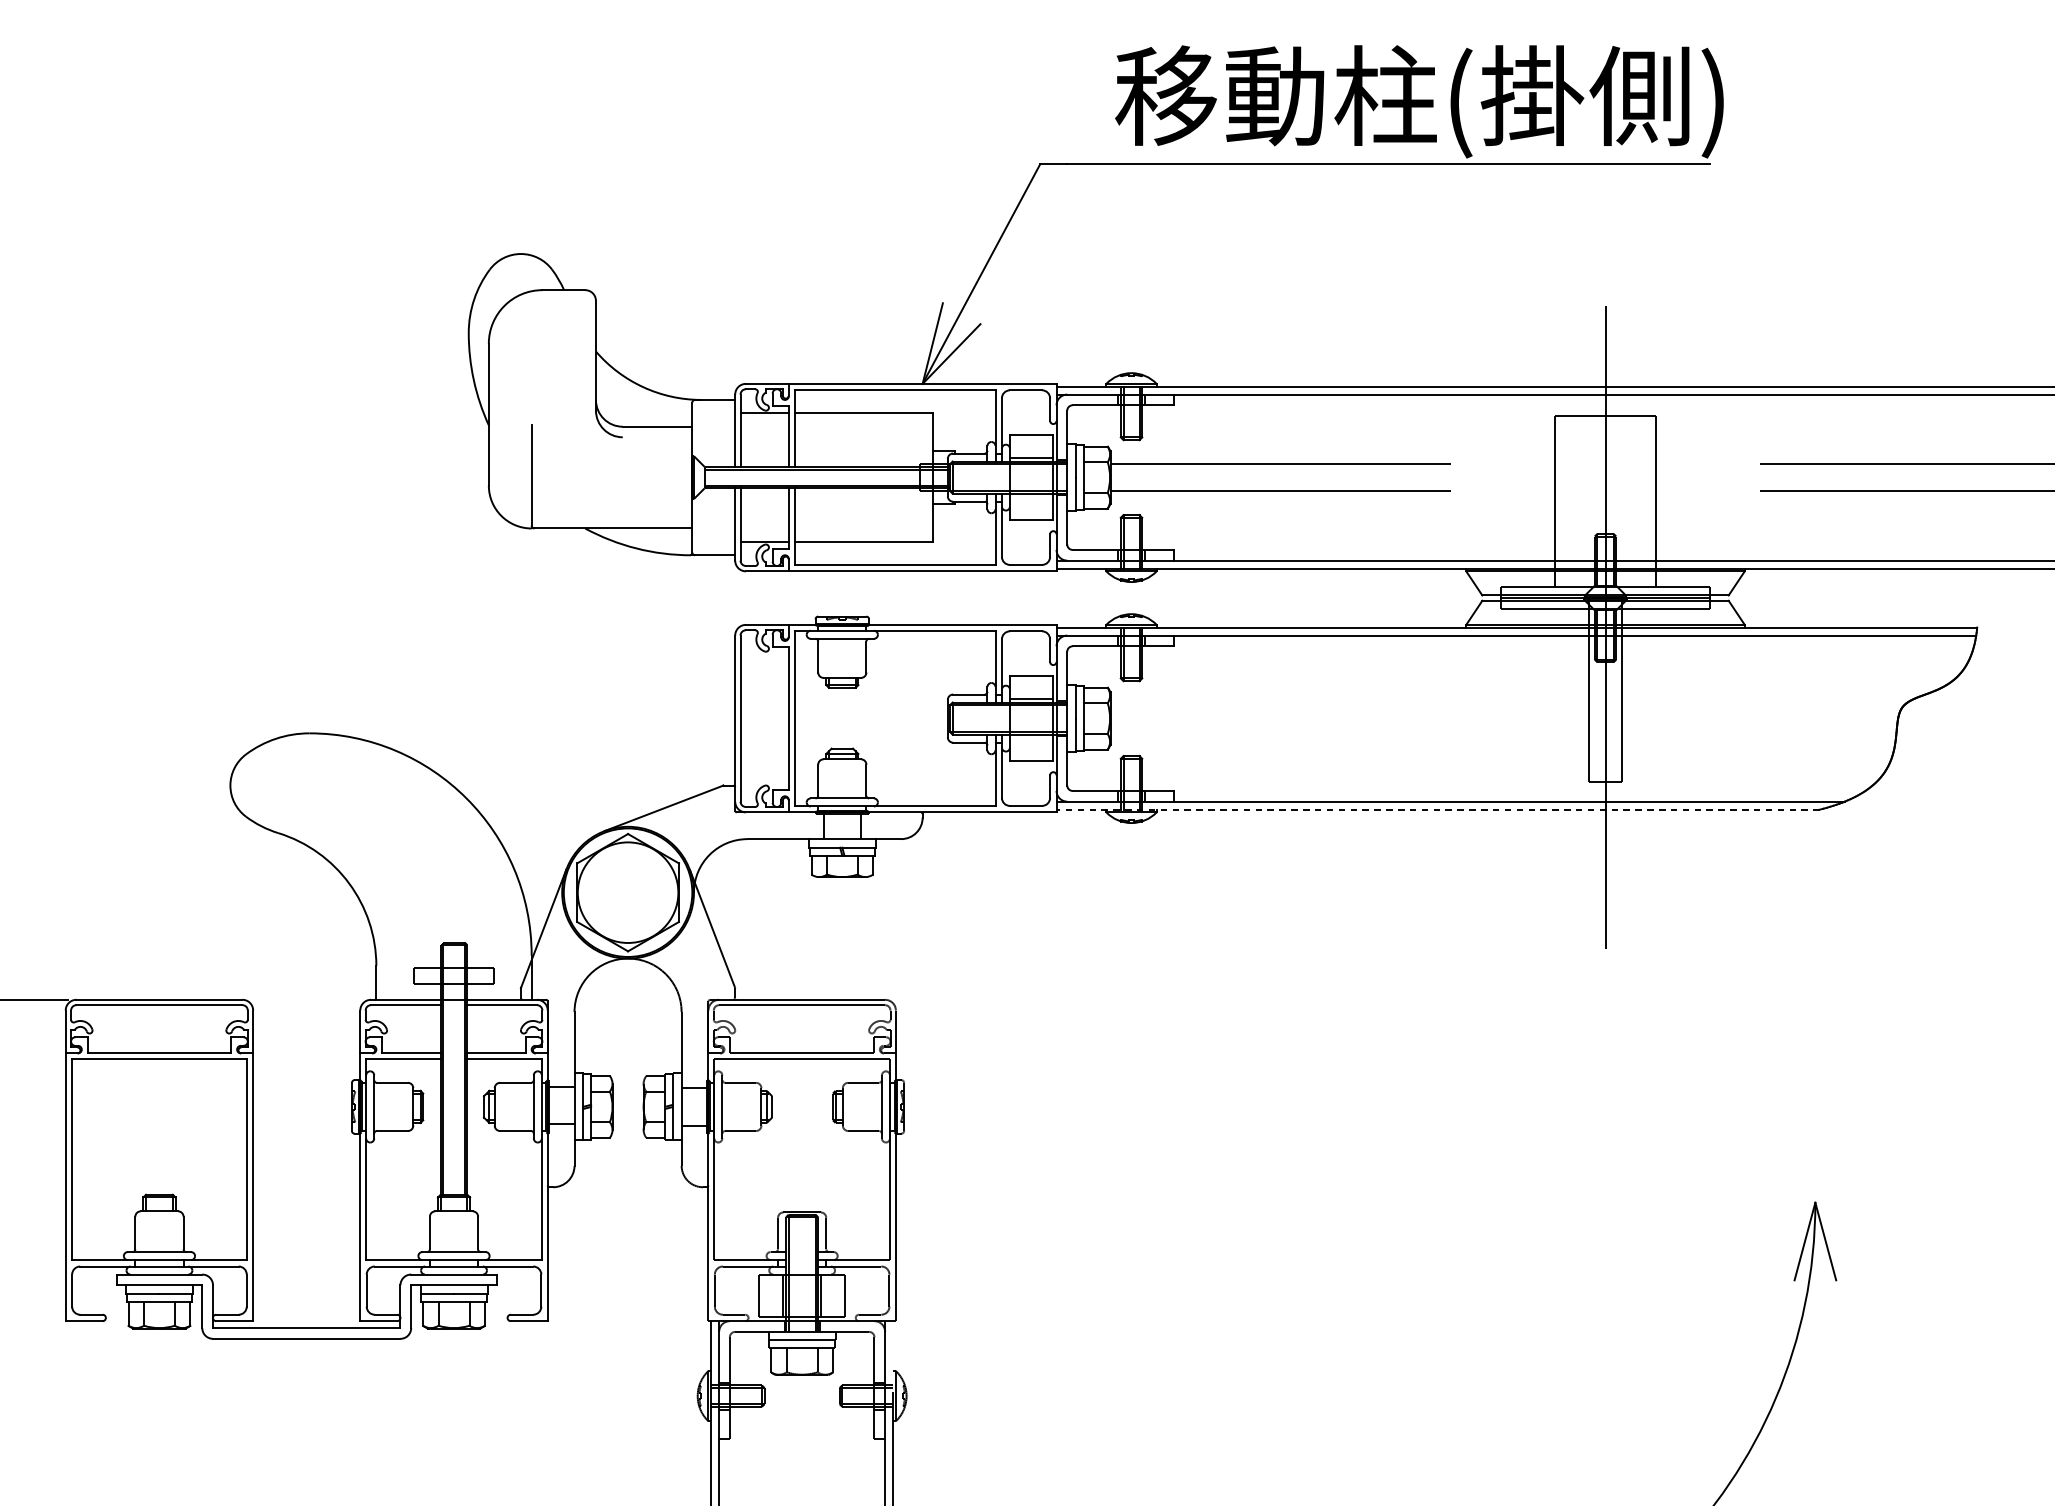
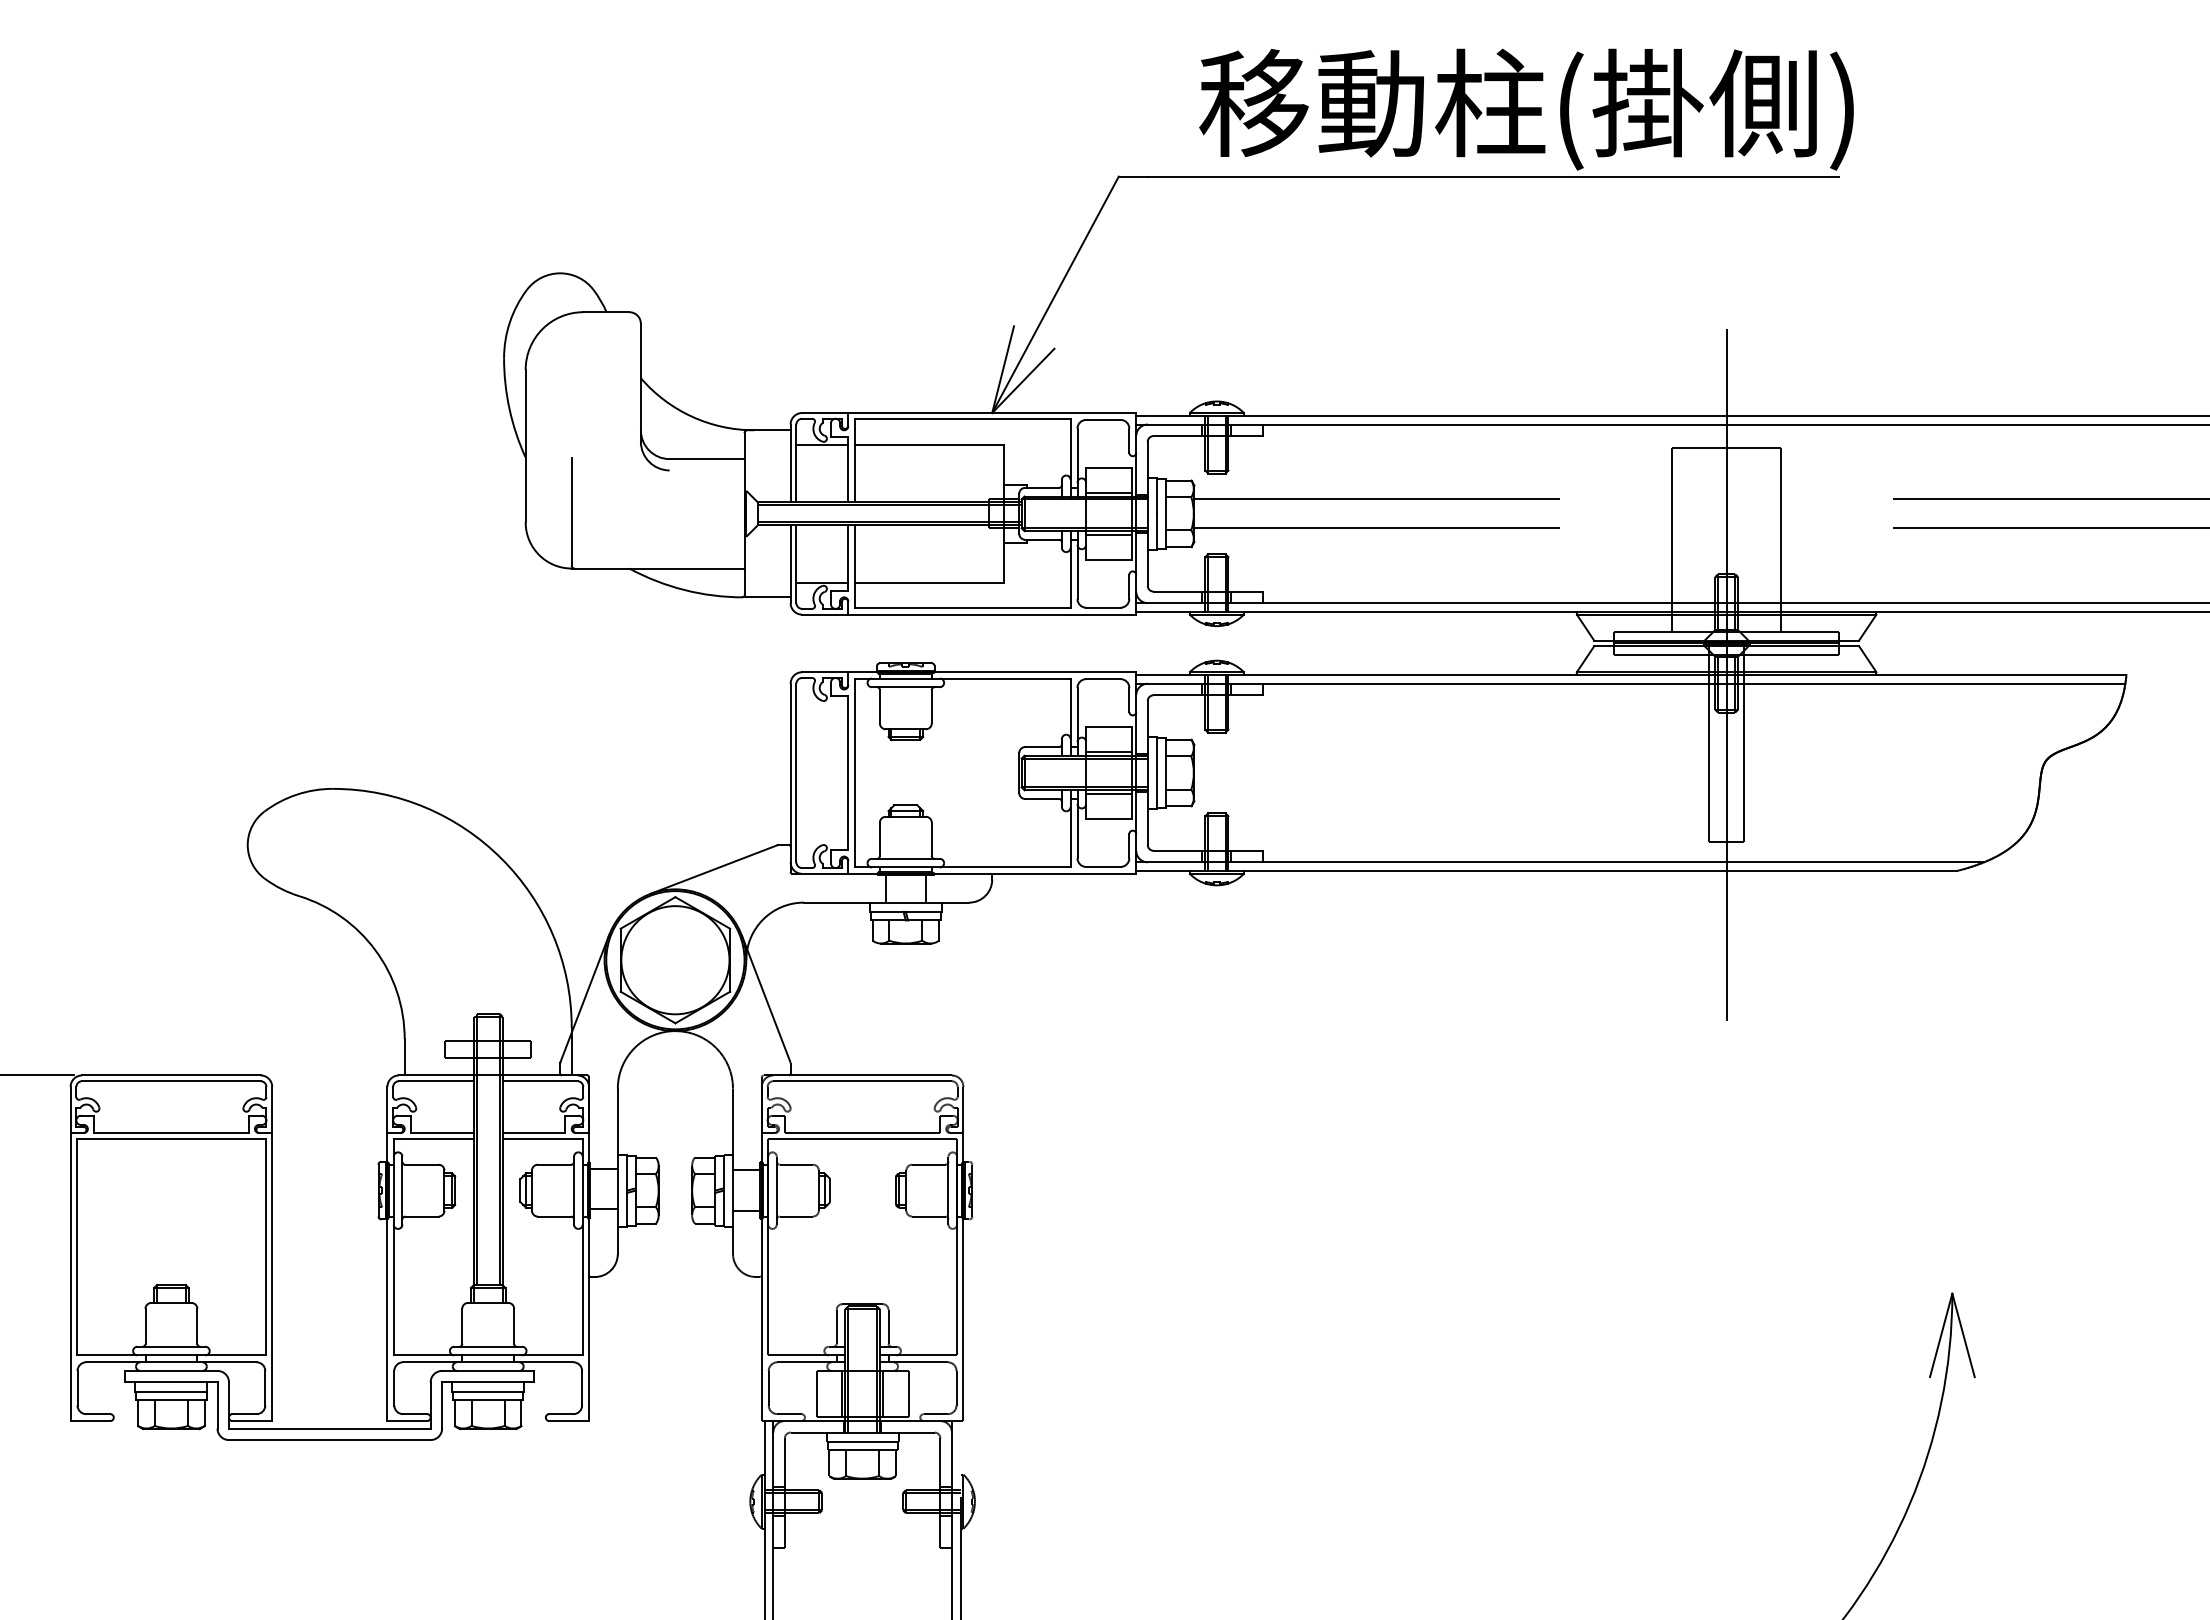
line: (1031, 496) -> (1109, 534), added
line: (1031, 737) -> (1109, 793), added
line: (1438, 809) -> (1546, 870), dashed -> solid

